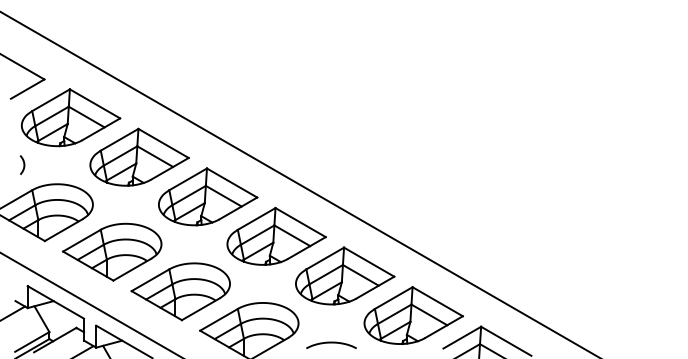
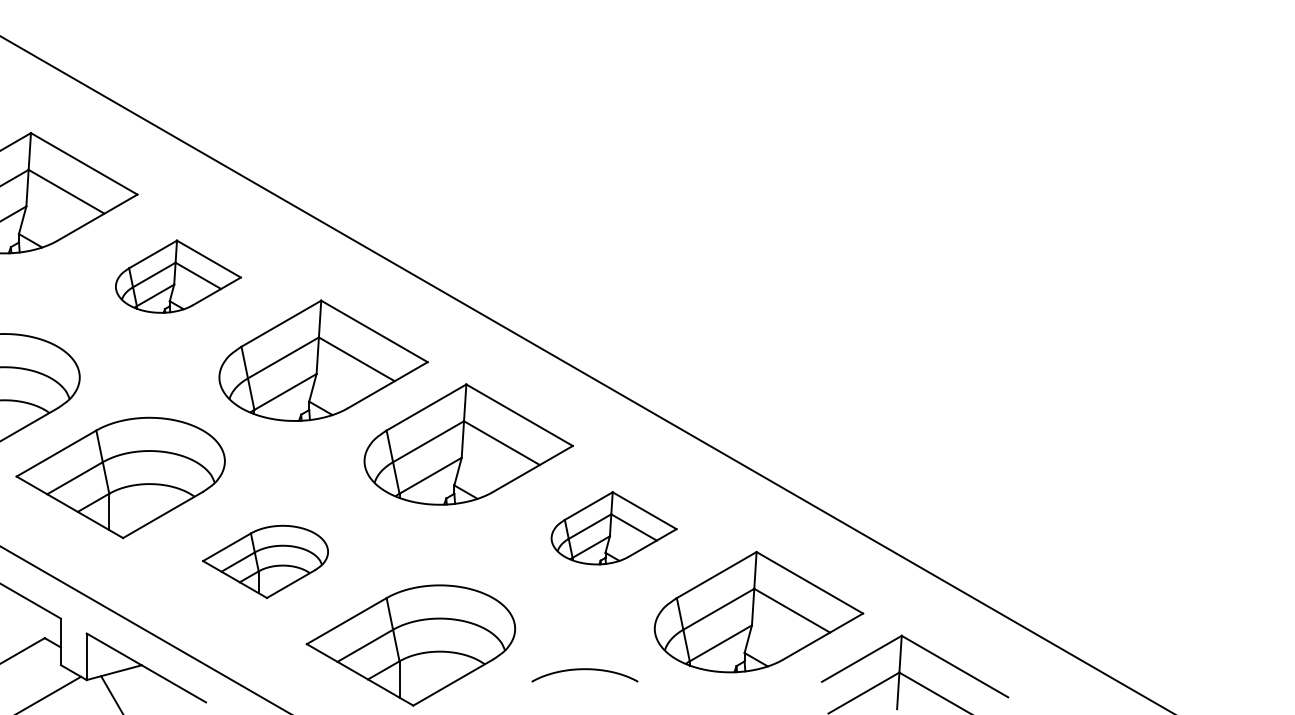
part: (139, 156) -> (178, 275), size x0.6
part: (345, 275) -> (614, 527), size x0.6
part: (180, 291) -> (265, 561), size x0.6

